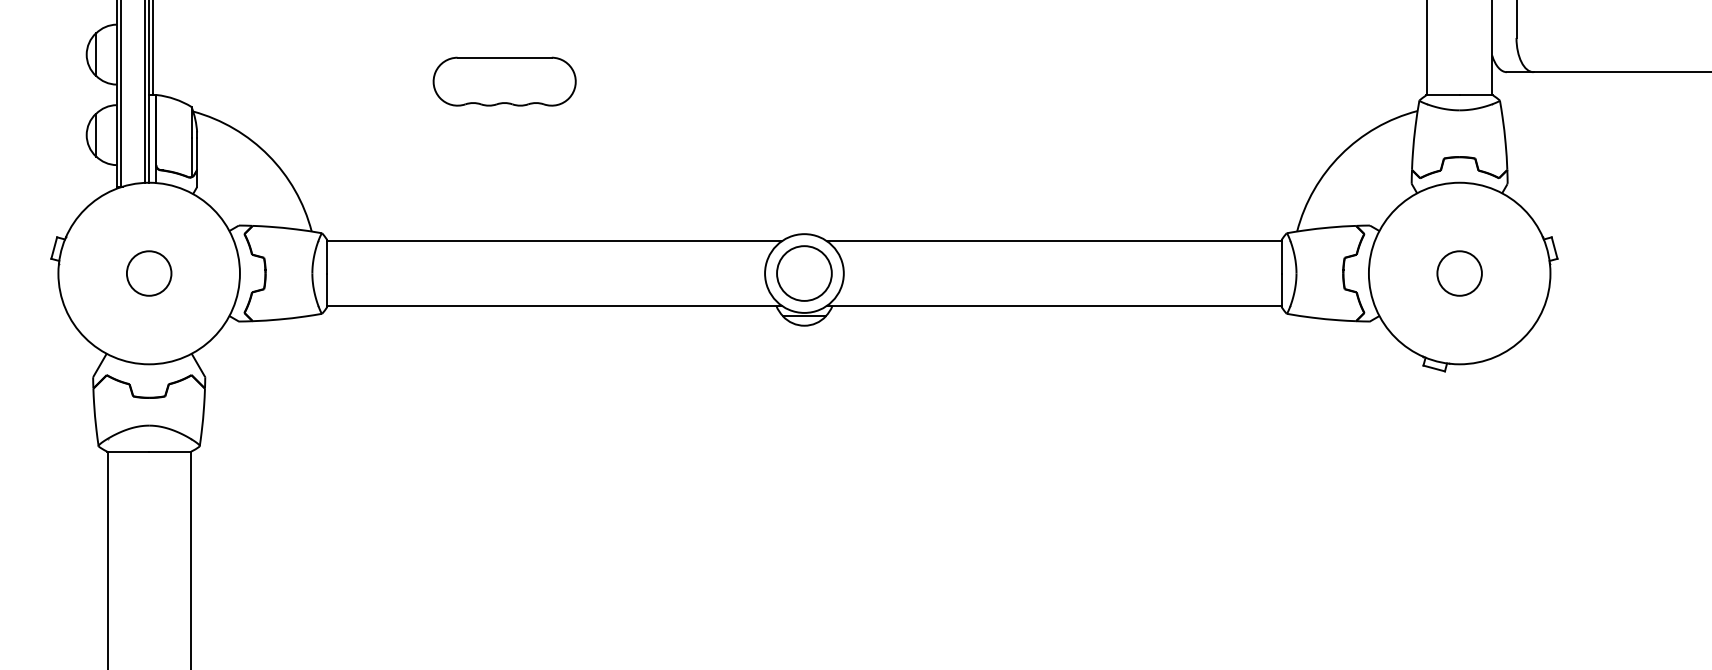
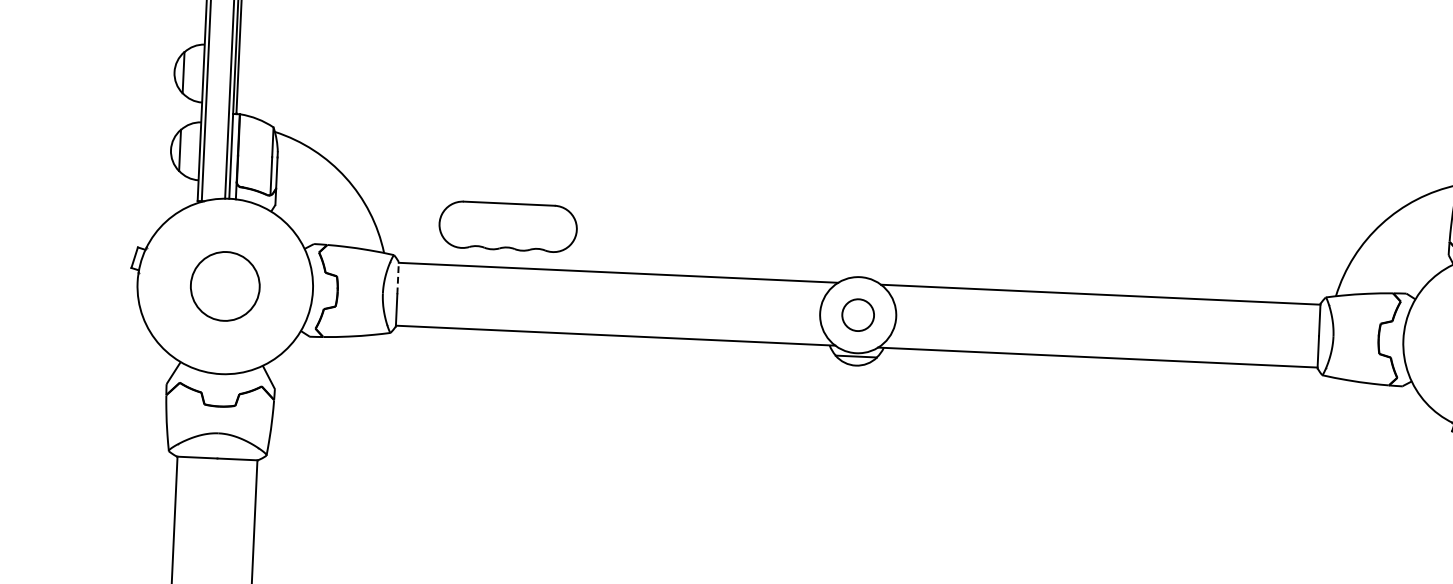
part: (504, 81) -> (508, 226), moved
line: (327, 256) -> (398, 277), solid -> dashed
circle: (148, 273) -> (224, 286), size x1.6
circle: (804, 273) -> (858, 315), size x0.6

